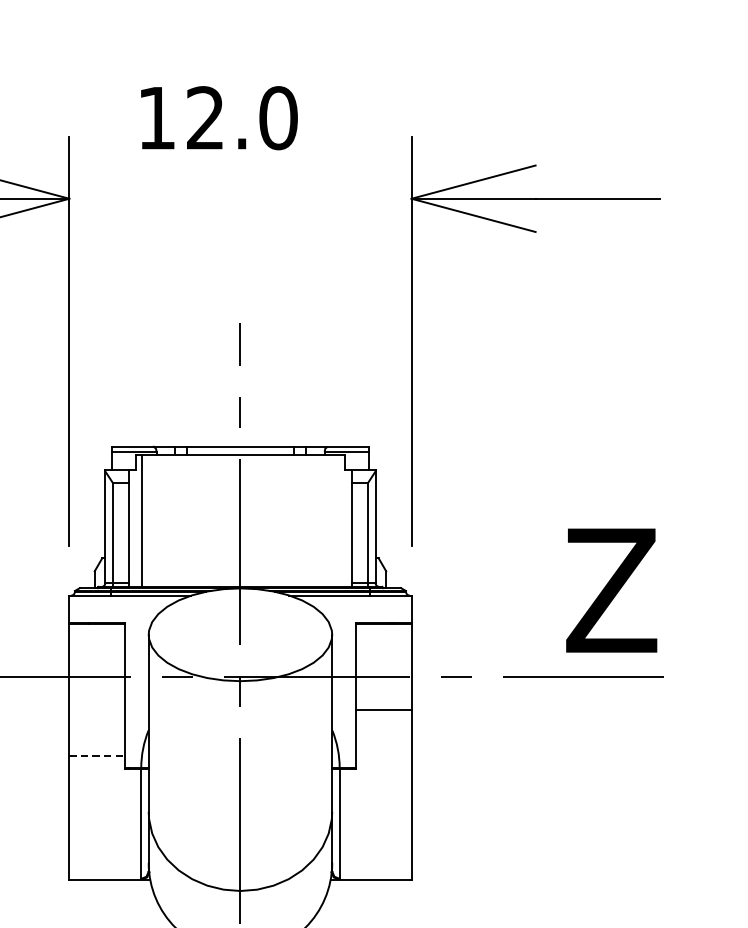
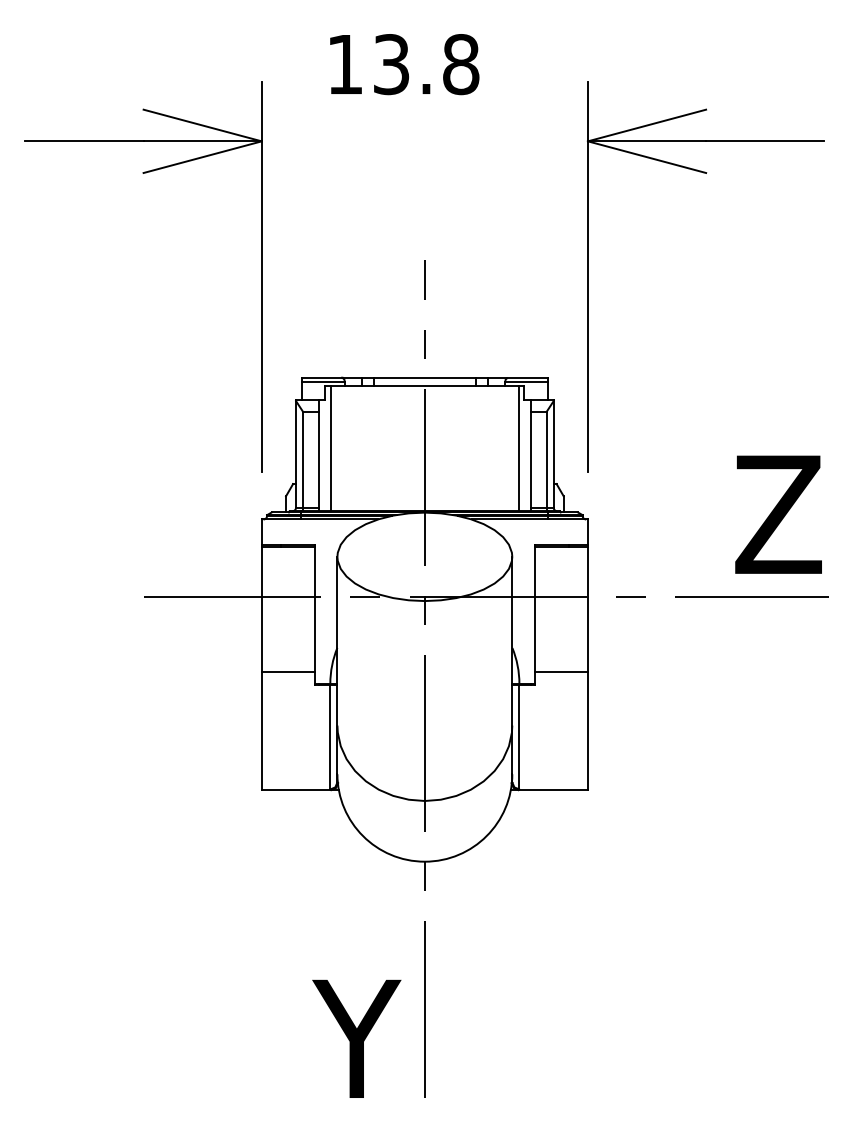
text: (242, 118) -> (426, 64), 12.0 -> 13.8
line: (338, 521) -> (518, 448), added
line: (382, 709) -> (560, 671), moved
line: (97, 755) -> (288, 671), dashed -> solid

